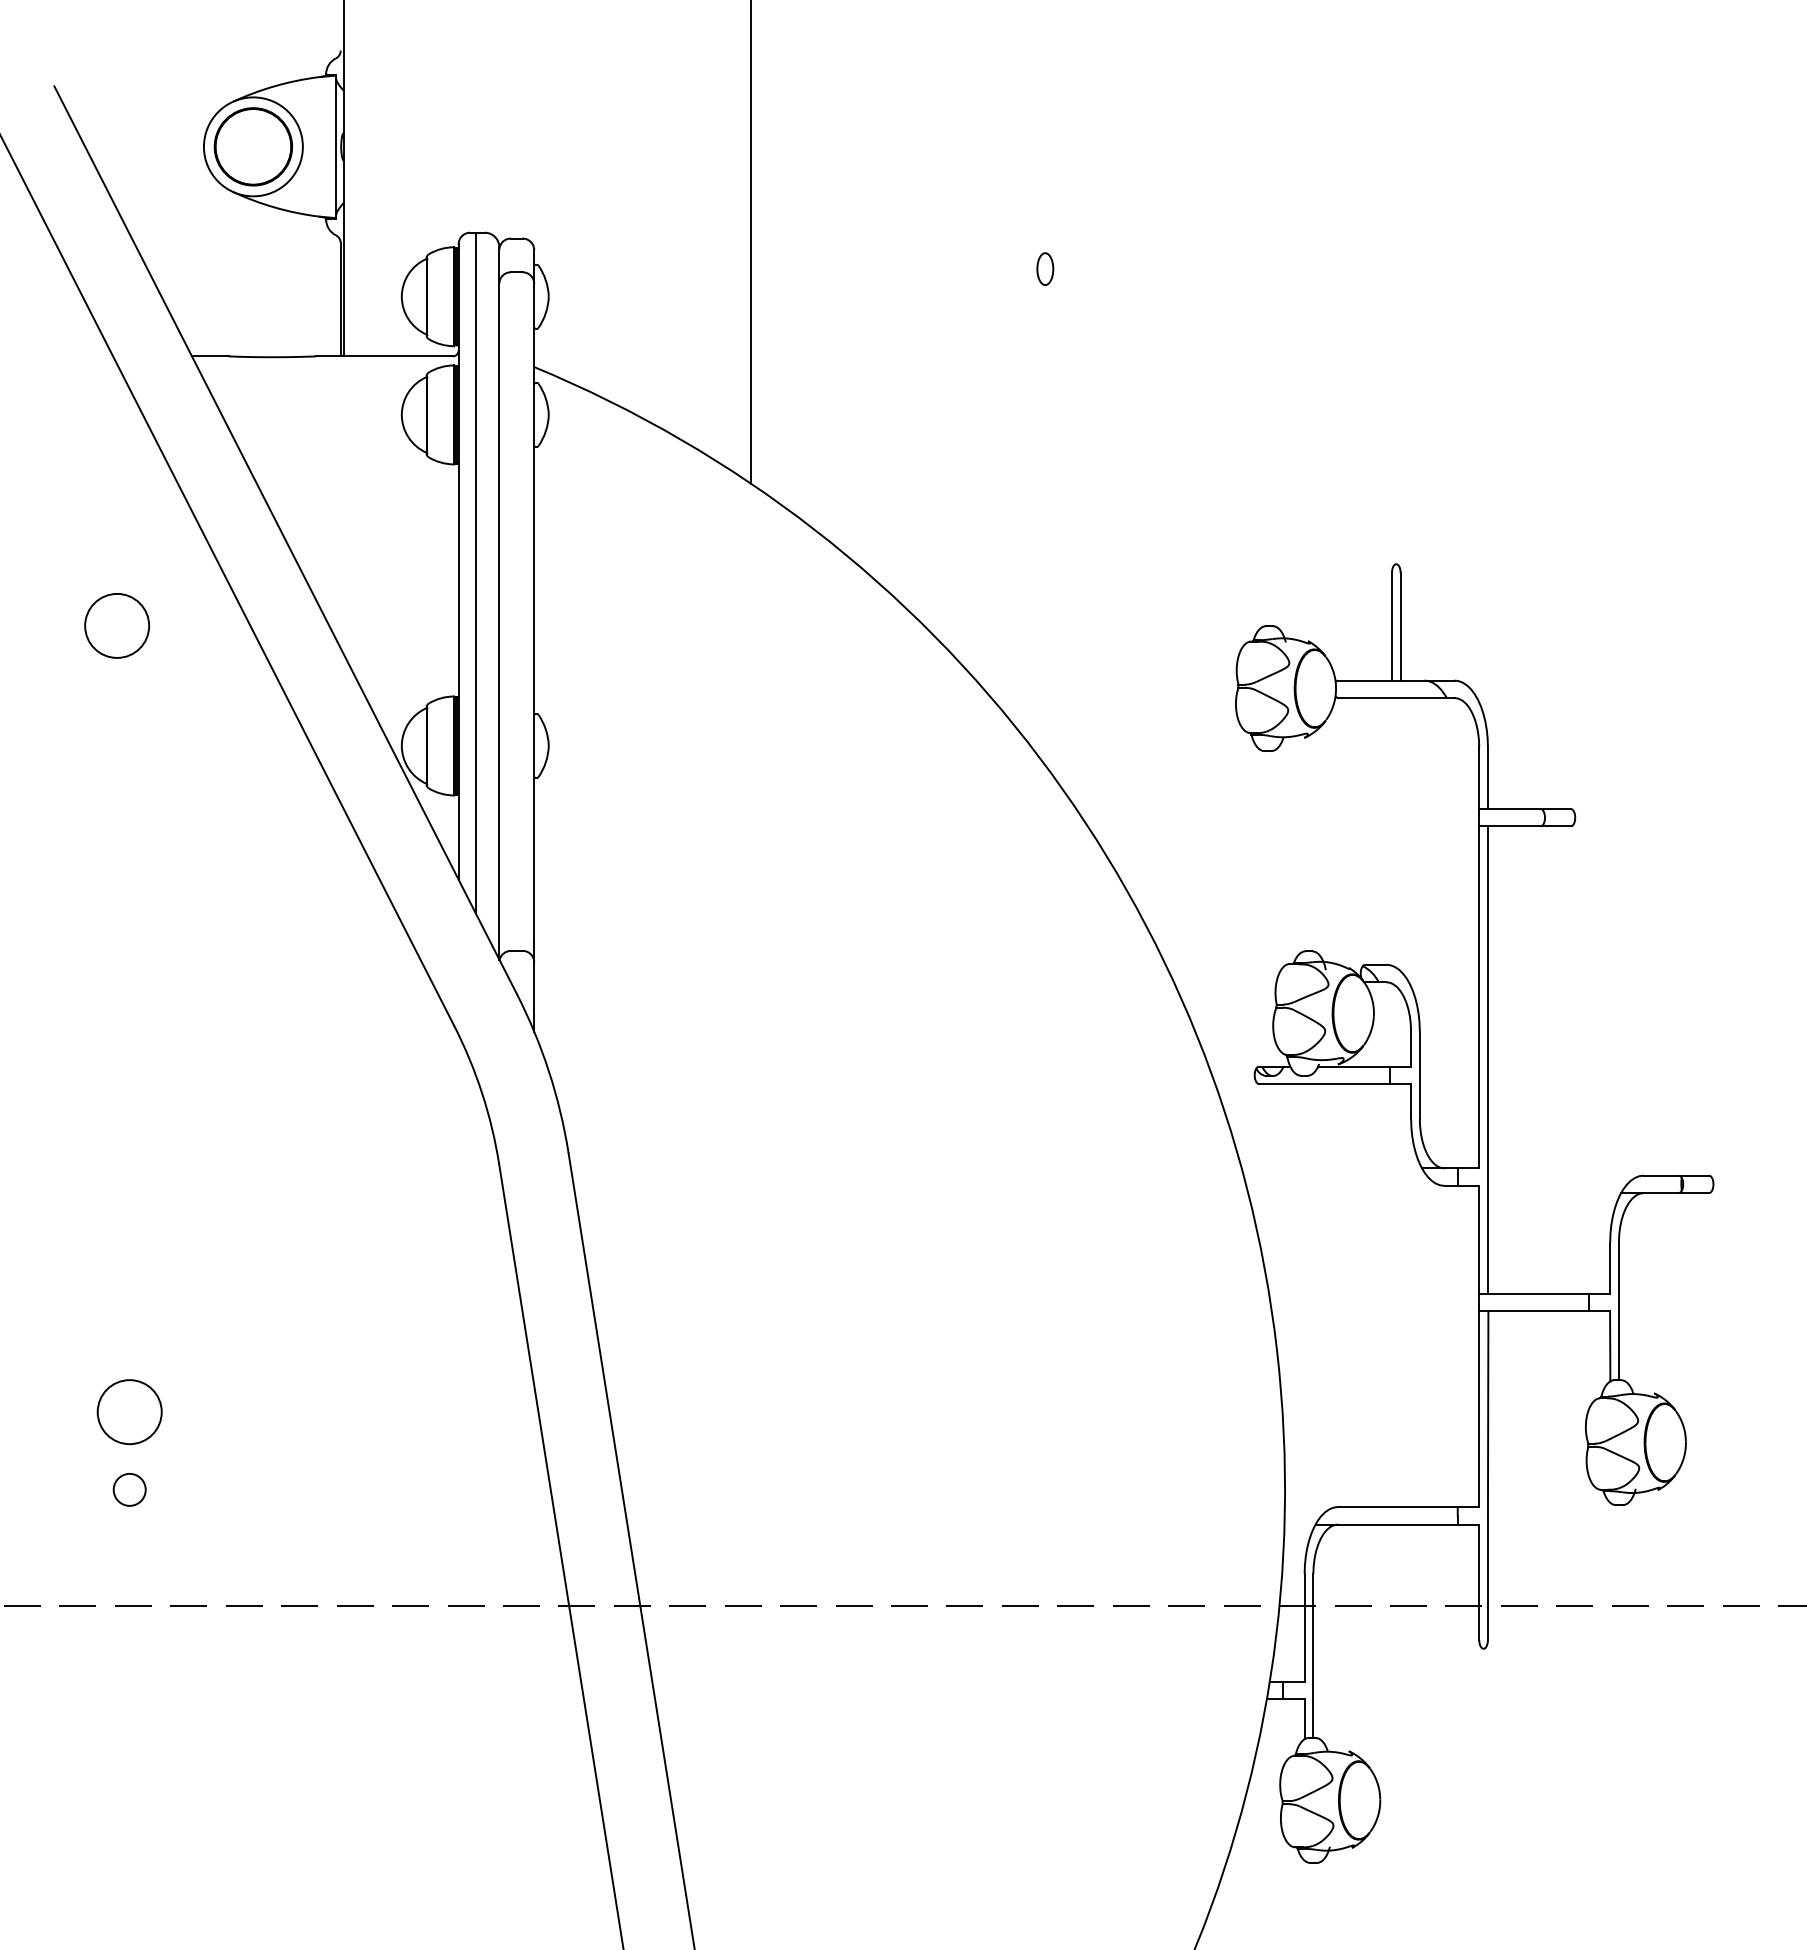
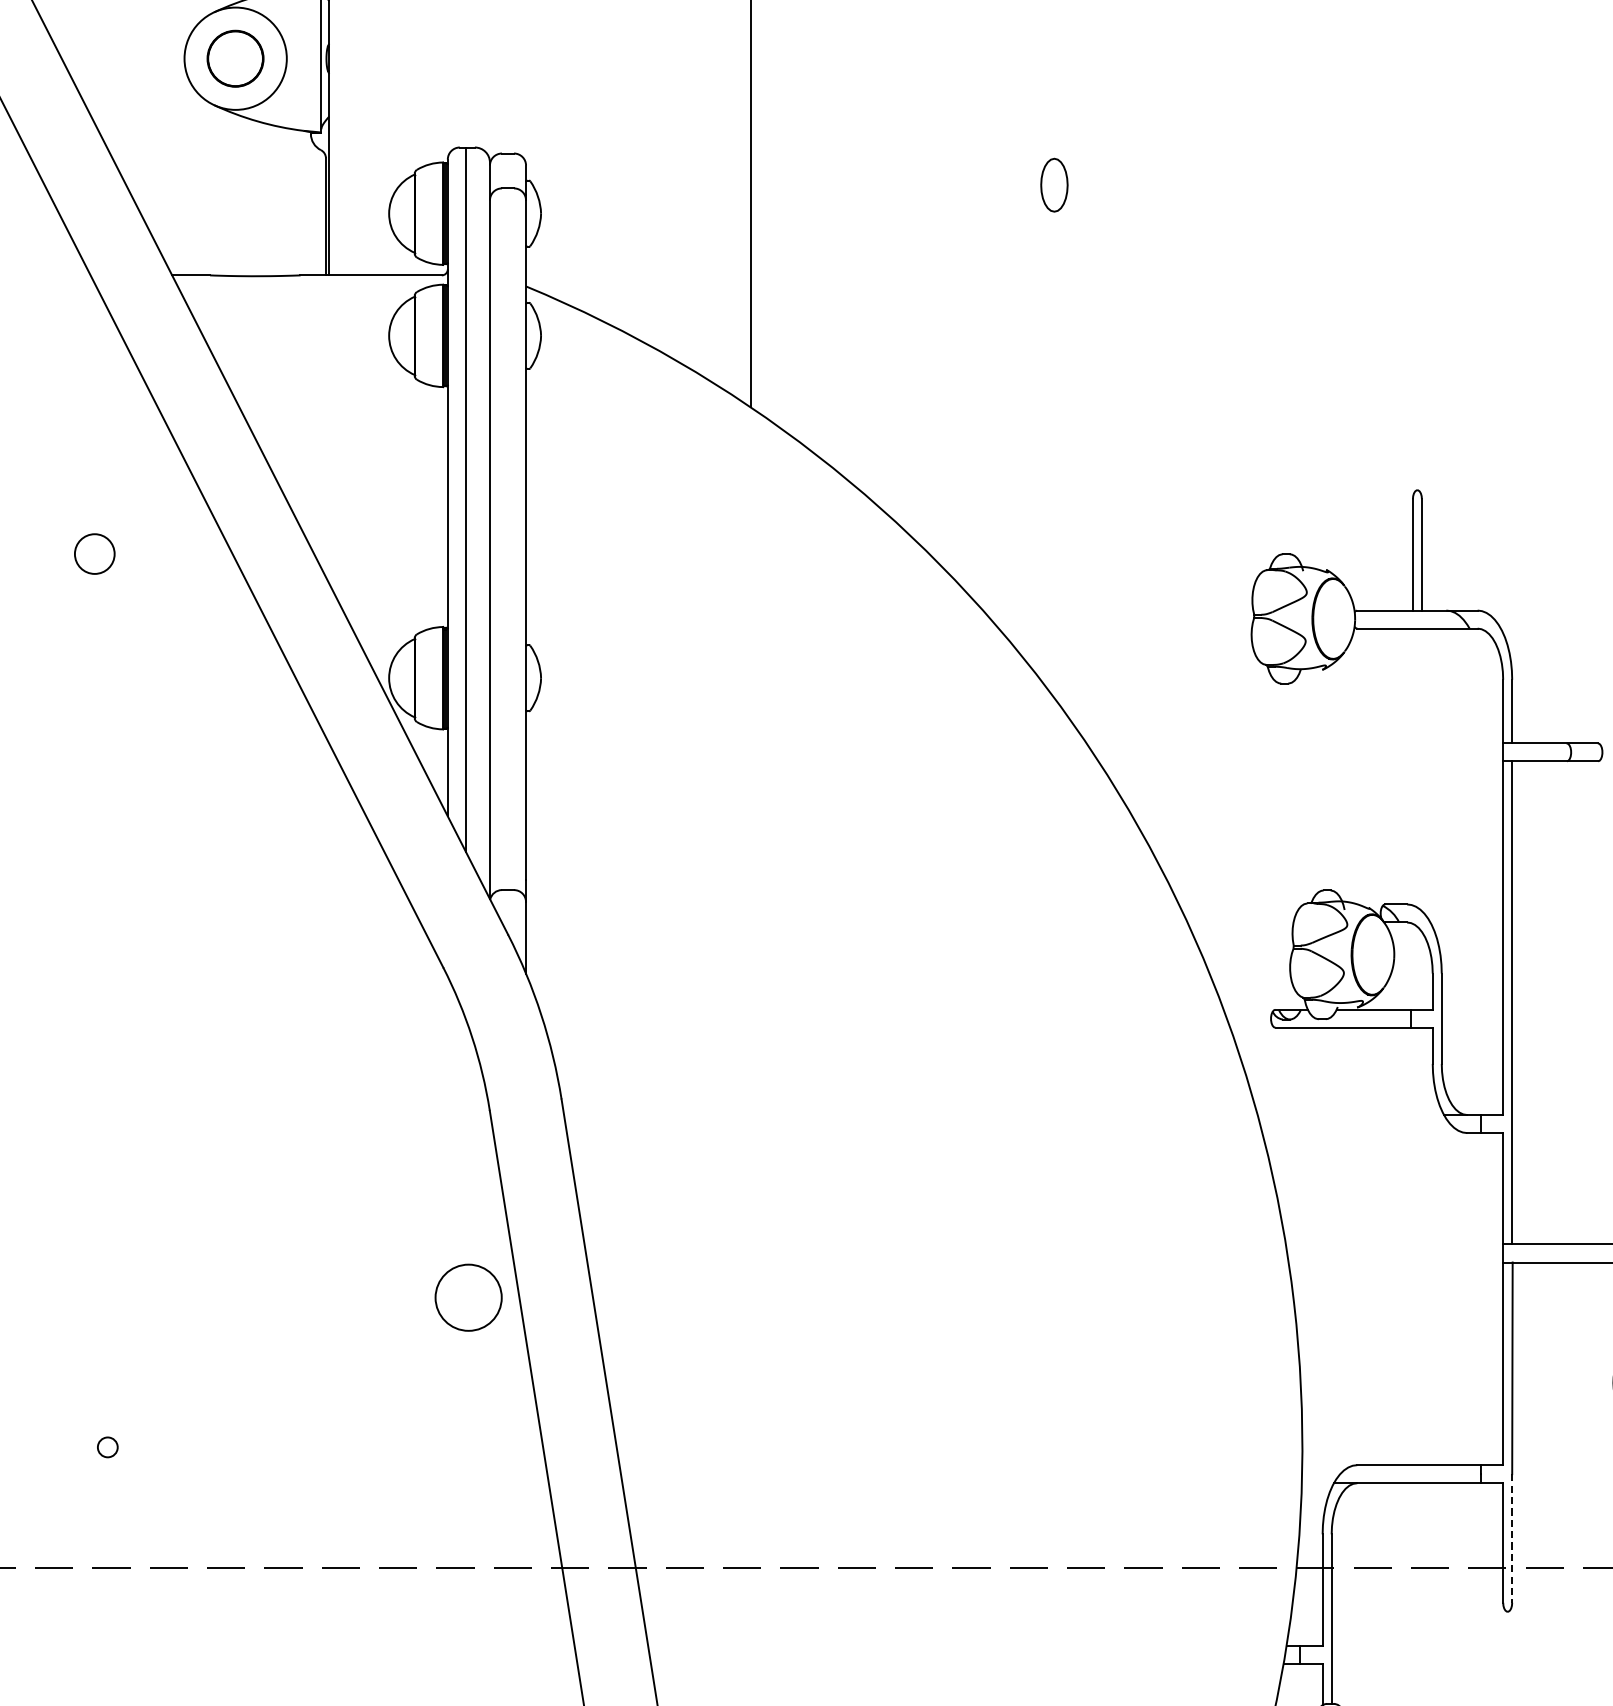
circle: (252, 146) -> (234, 58), size x0.7
part: (1045, 268) -> (1054, 184), size x1.6
circle: (117, 625) -> (95, 553), size x0.6
circle: (129, 1411) -> (468, 1297), moved
circle: (129, 1489) -> (107, 1447), size x0.6
line: (1487, 1578) -> (1511, 1539), solid -> dashed

